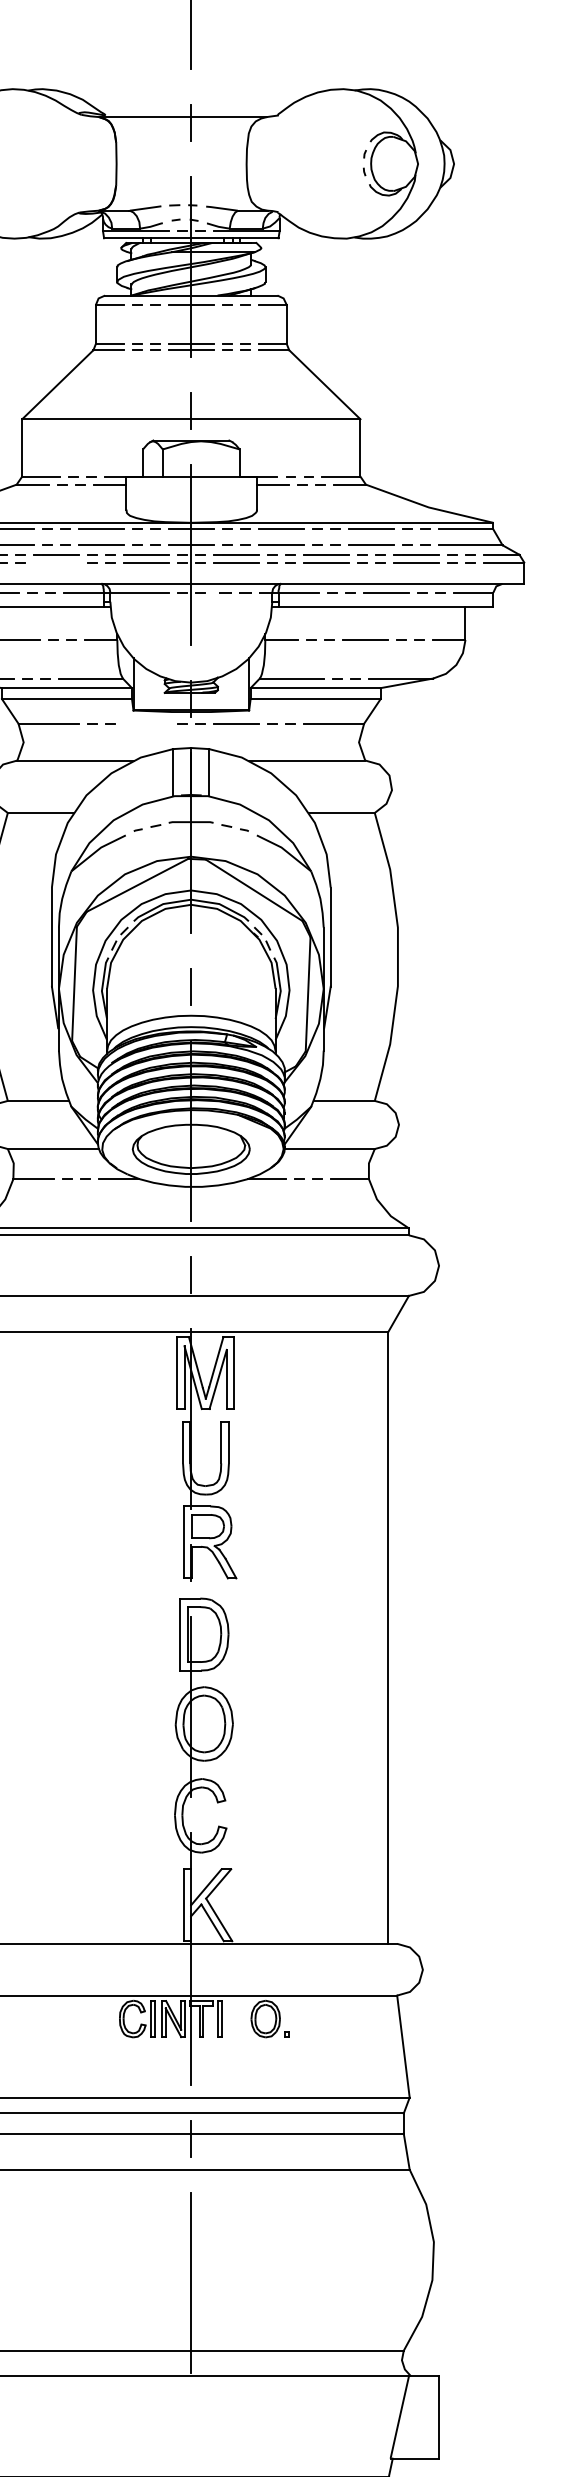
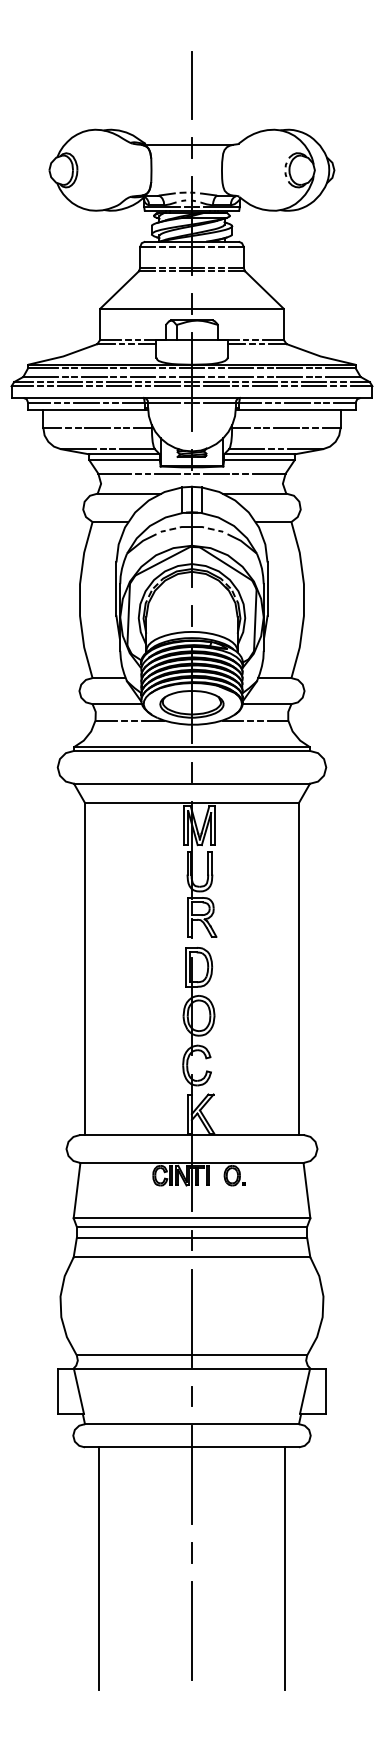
line: (55, 562) -> (118, 386), added
line: (243, 592) -> (220, 402), dashed -> solid
line: (146, 723) -> (167, 473), added
line: (190, 2426) -> (191, 1396), added

